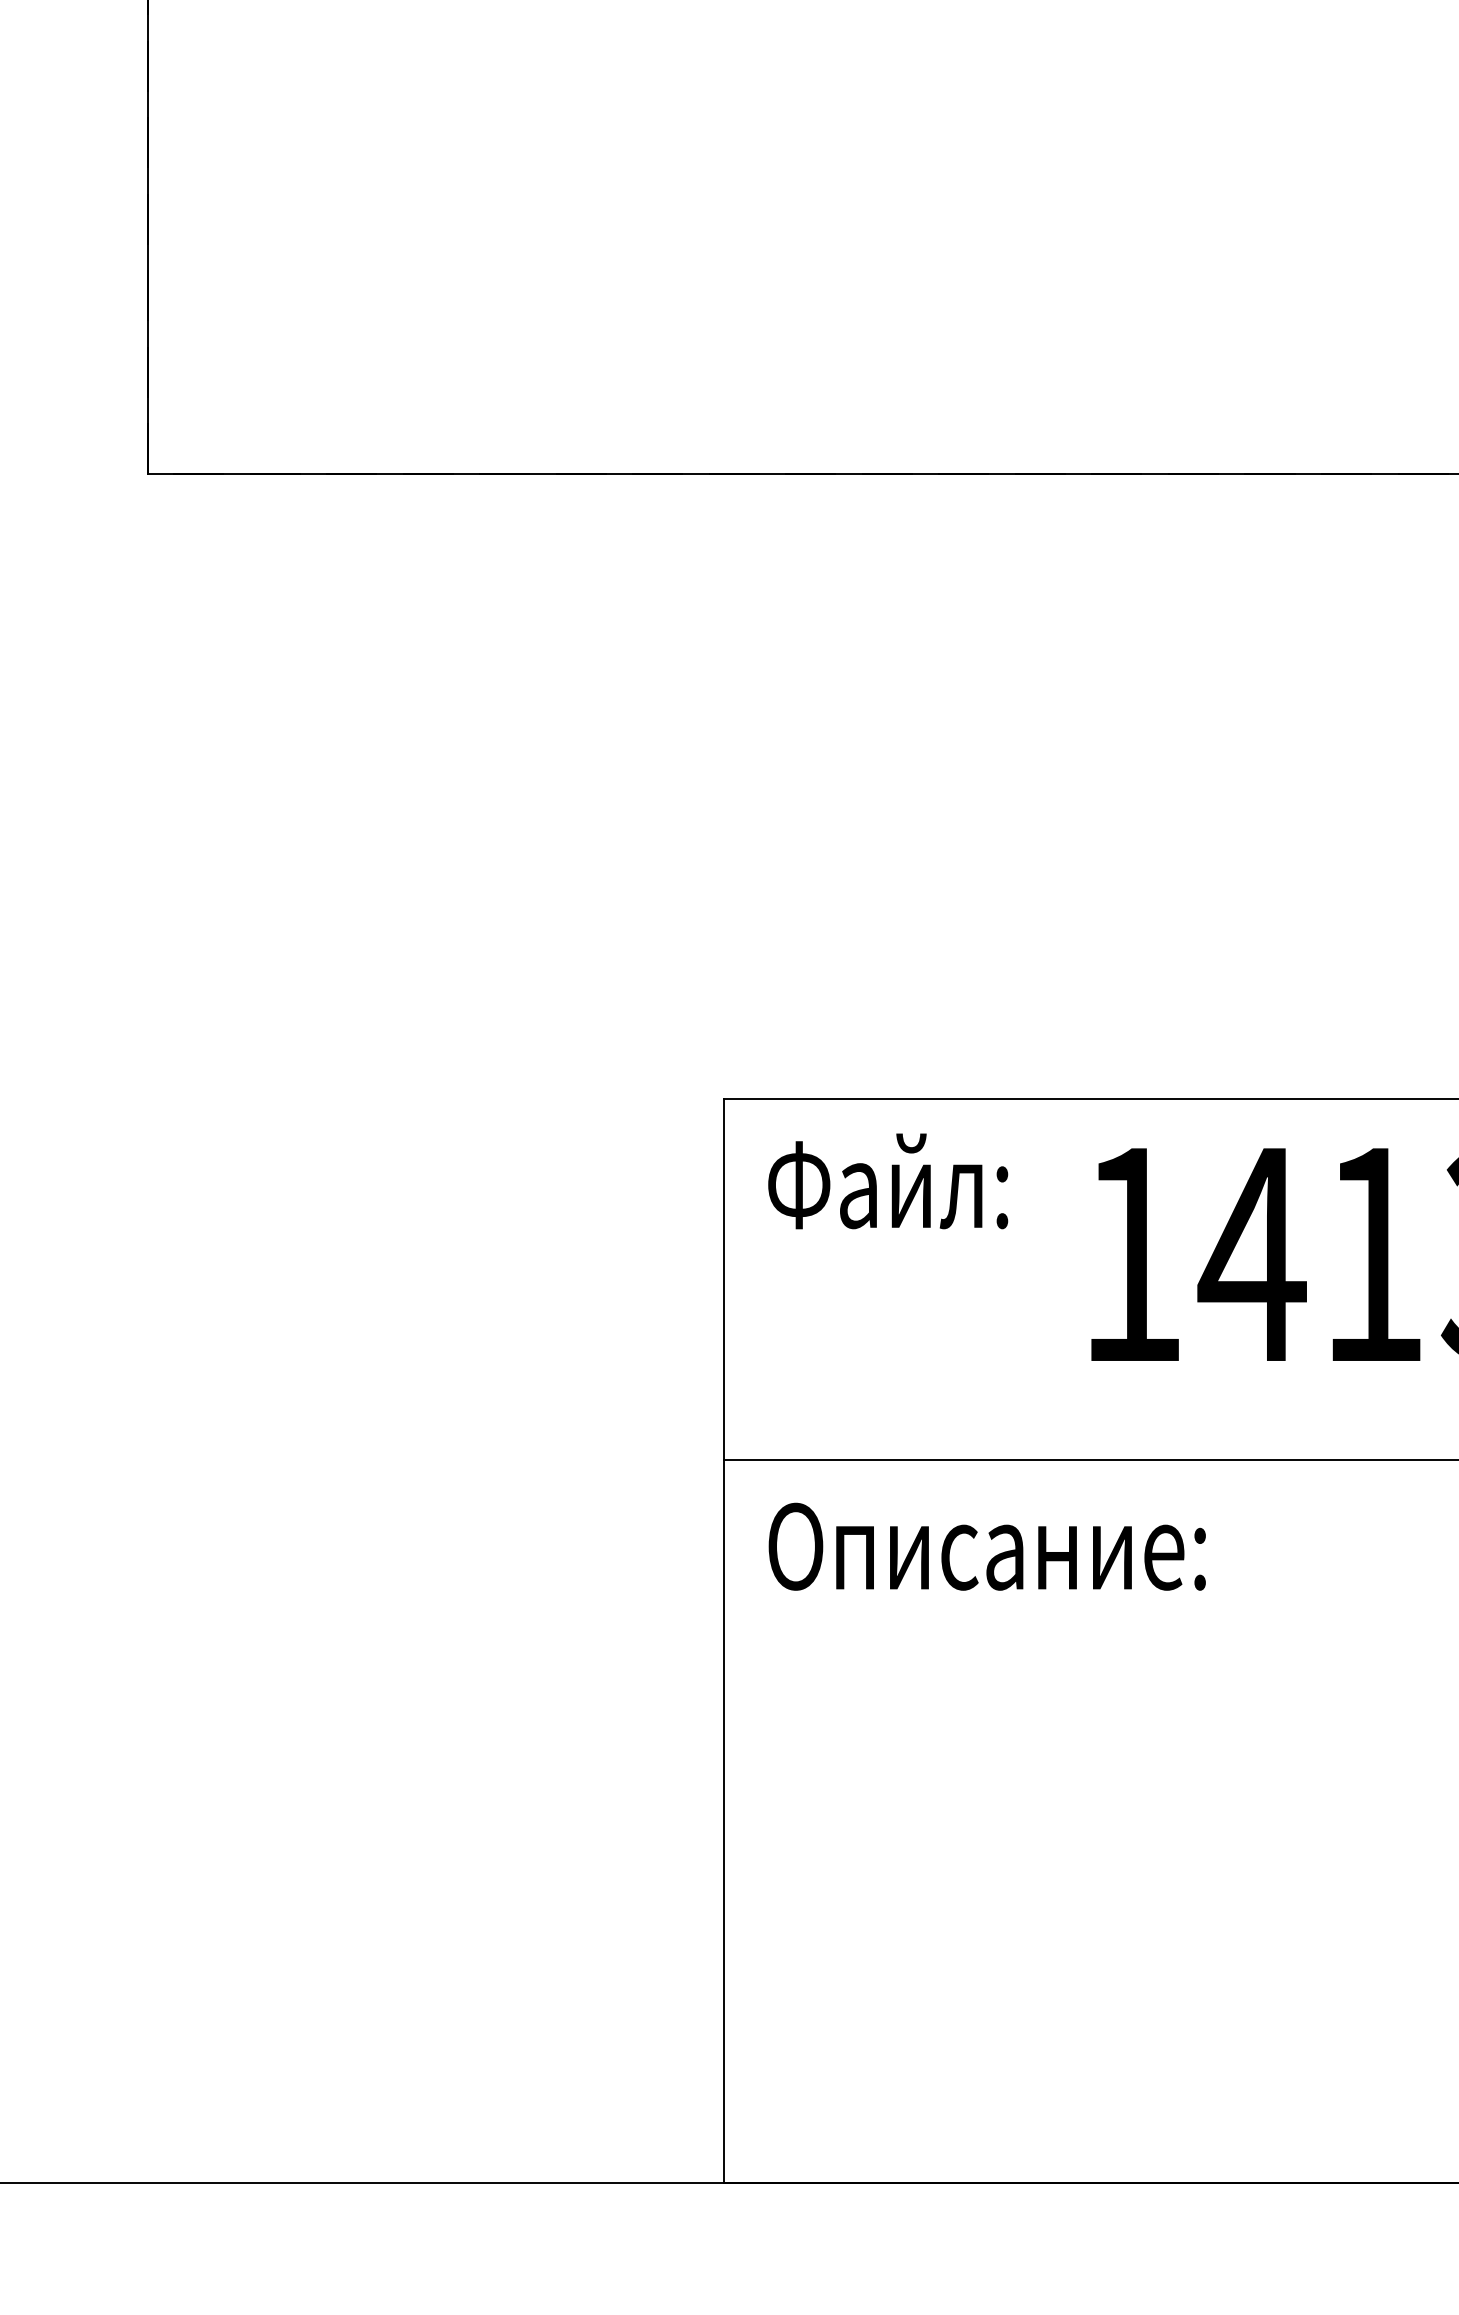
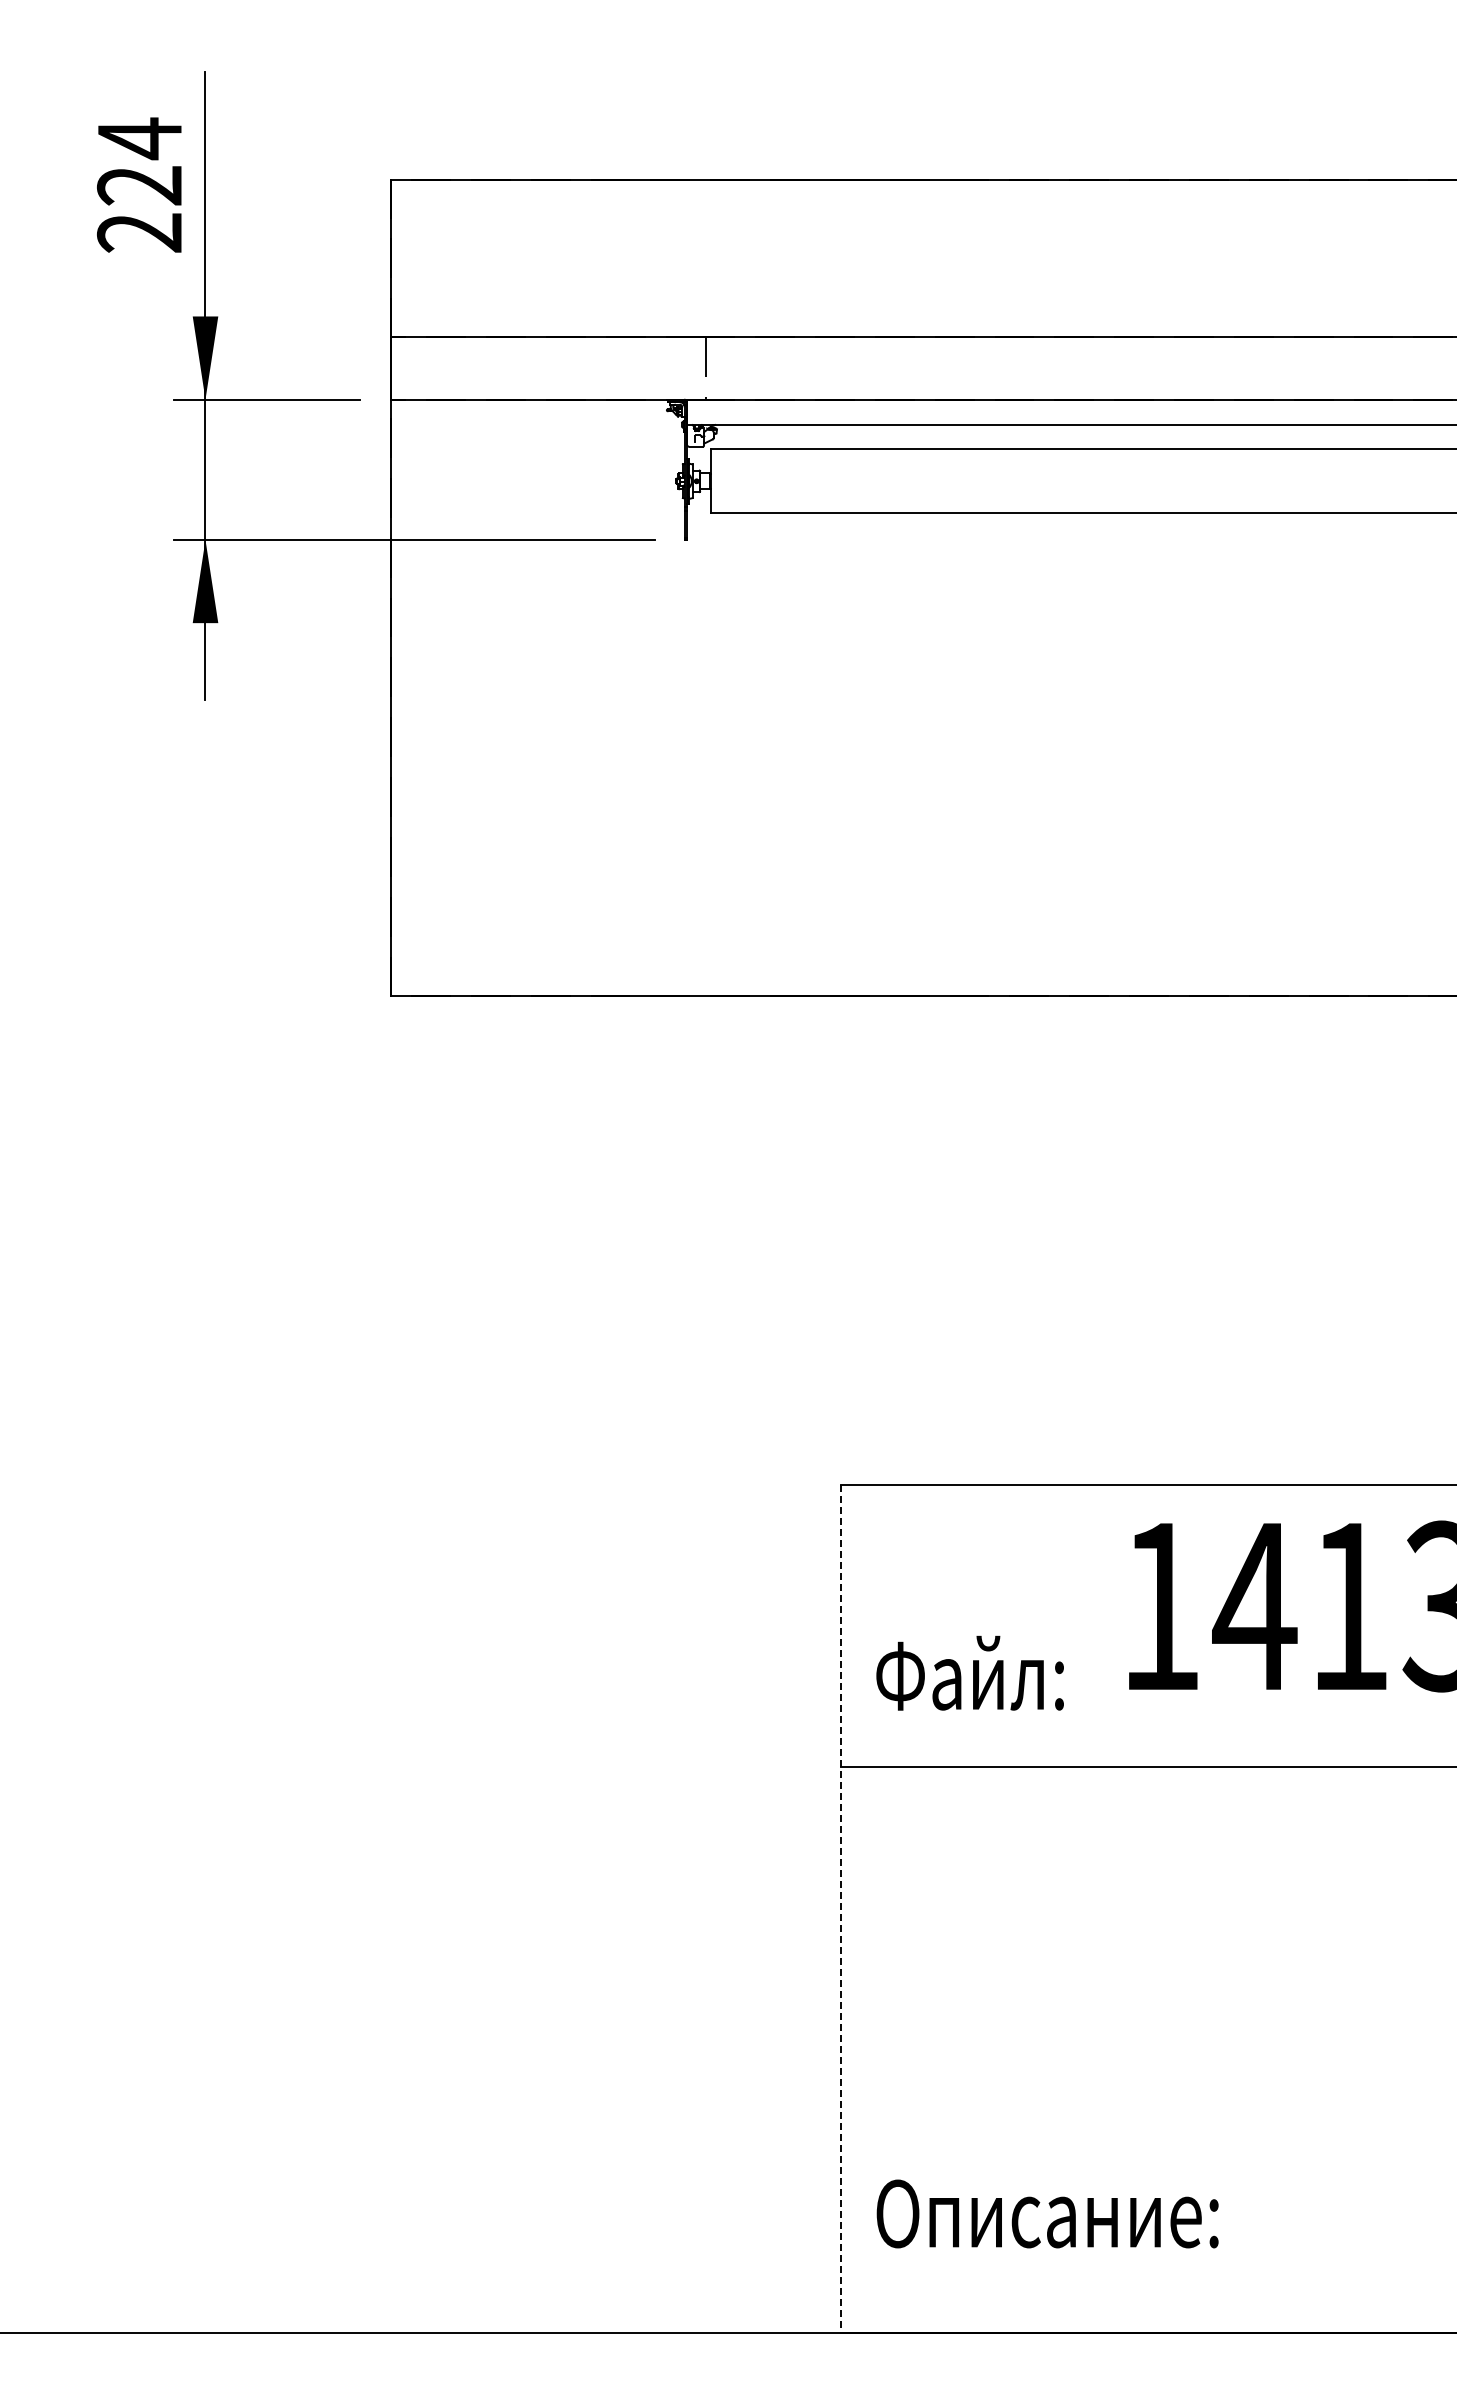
text: (887, 1180) -> (969, 1672), moved
text: (987, 1546) -> (1047, 2213), moved
line: (723, 1642) -> (841, 1909), solid -> dashed

